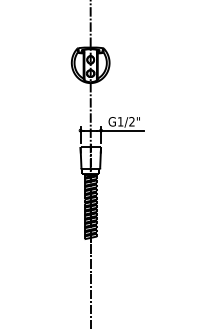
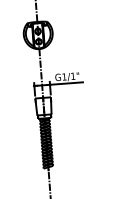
text: (131, 121) -> (72, 76), G1/2" -> G1/1"

